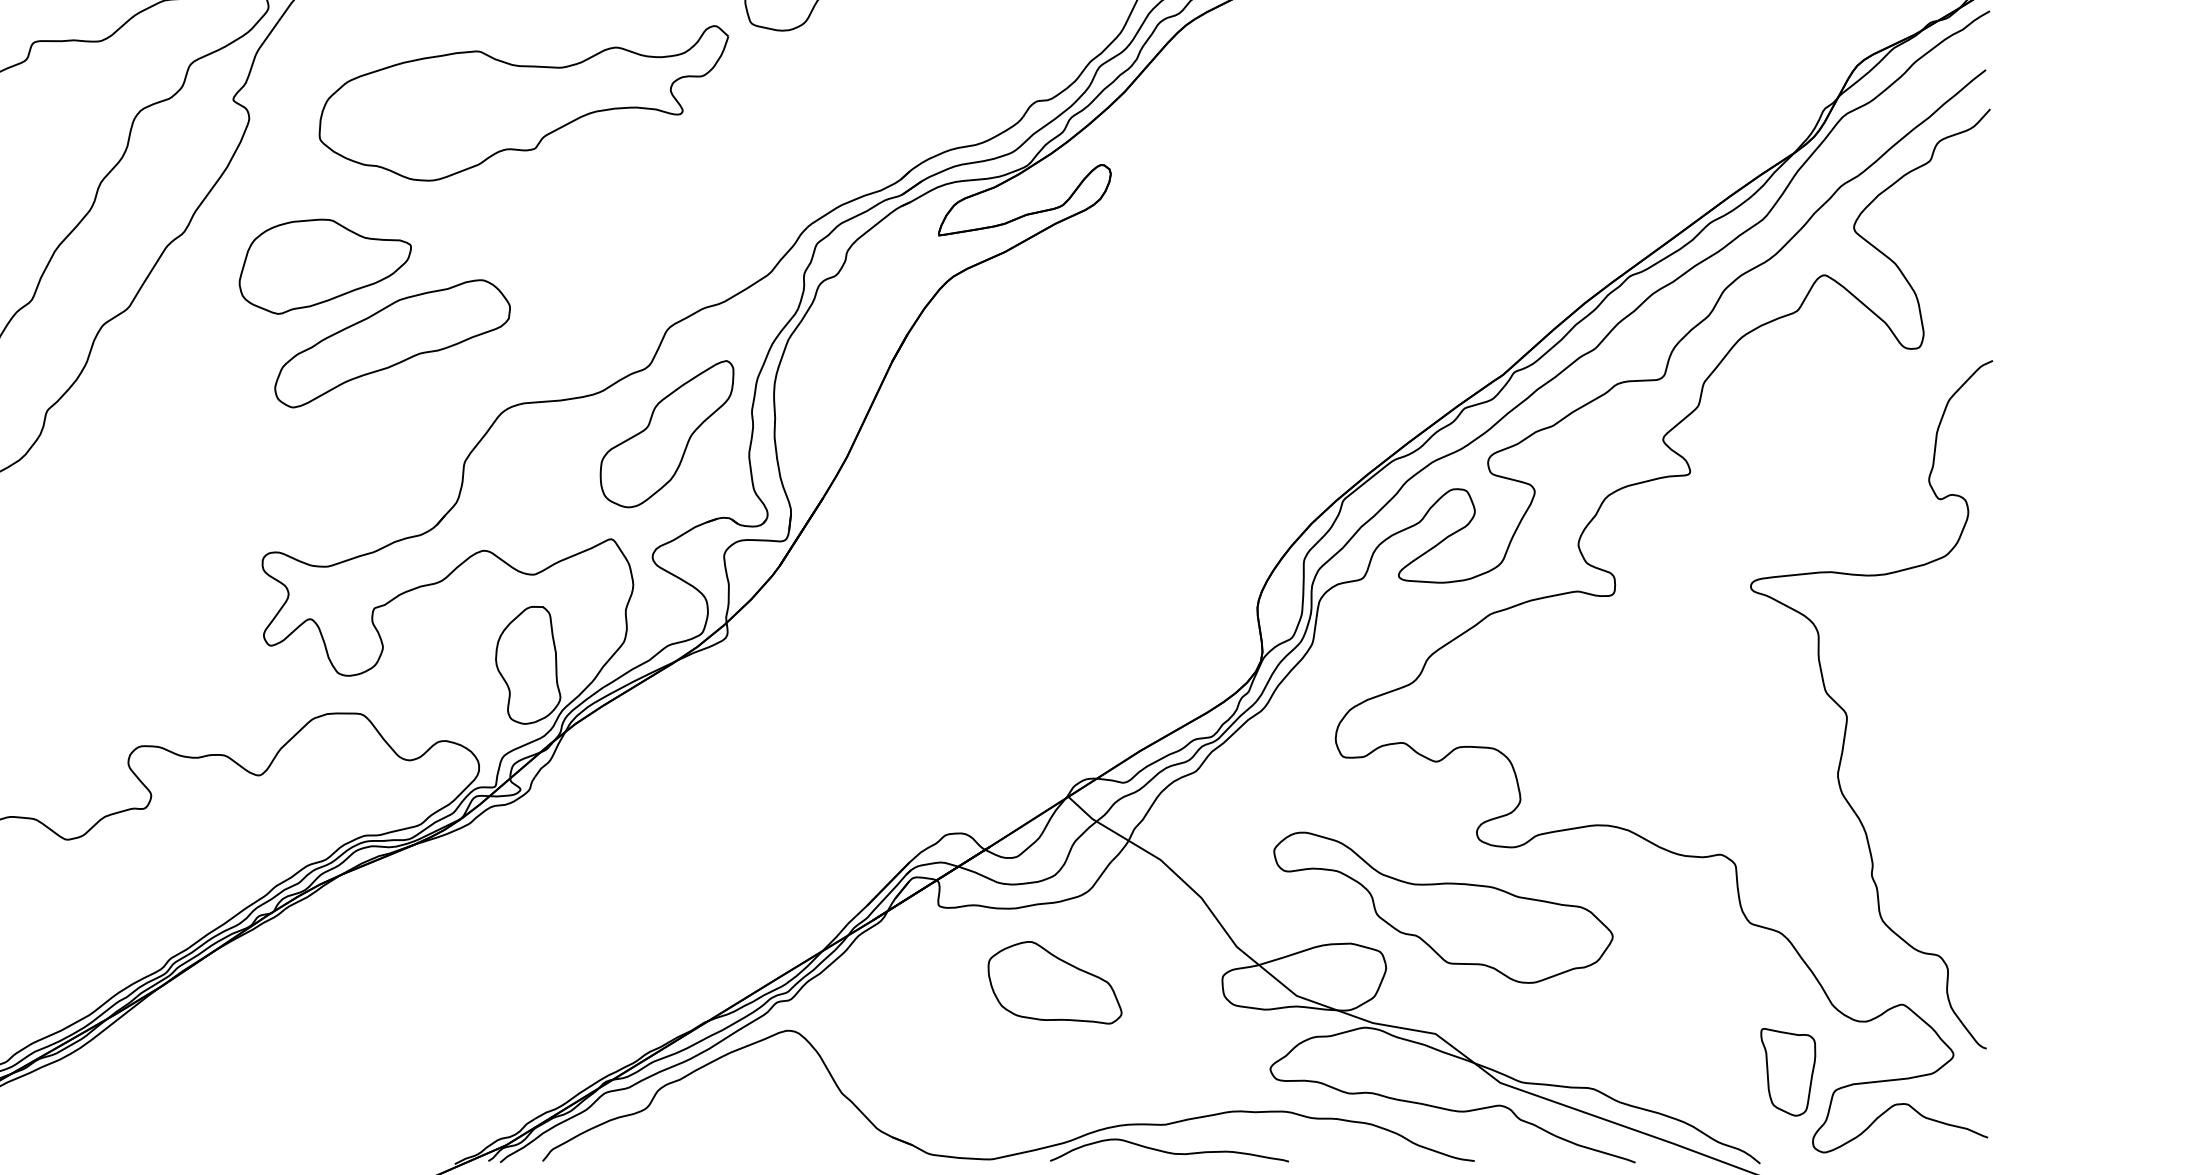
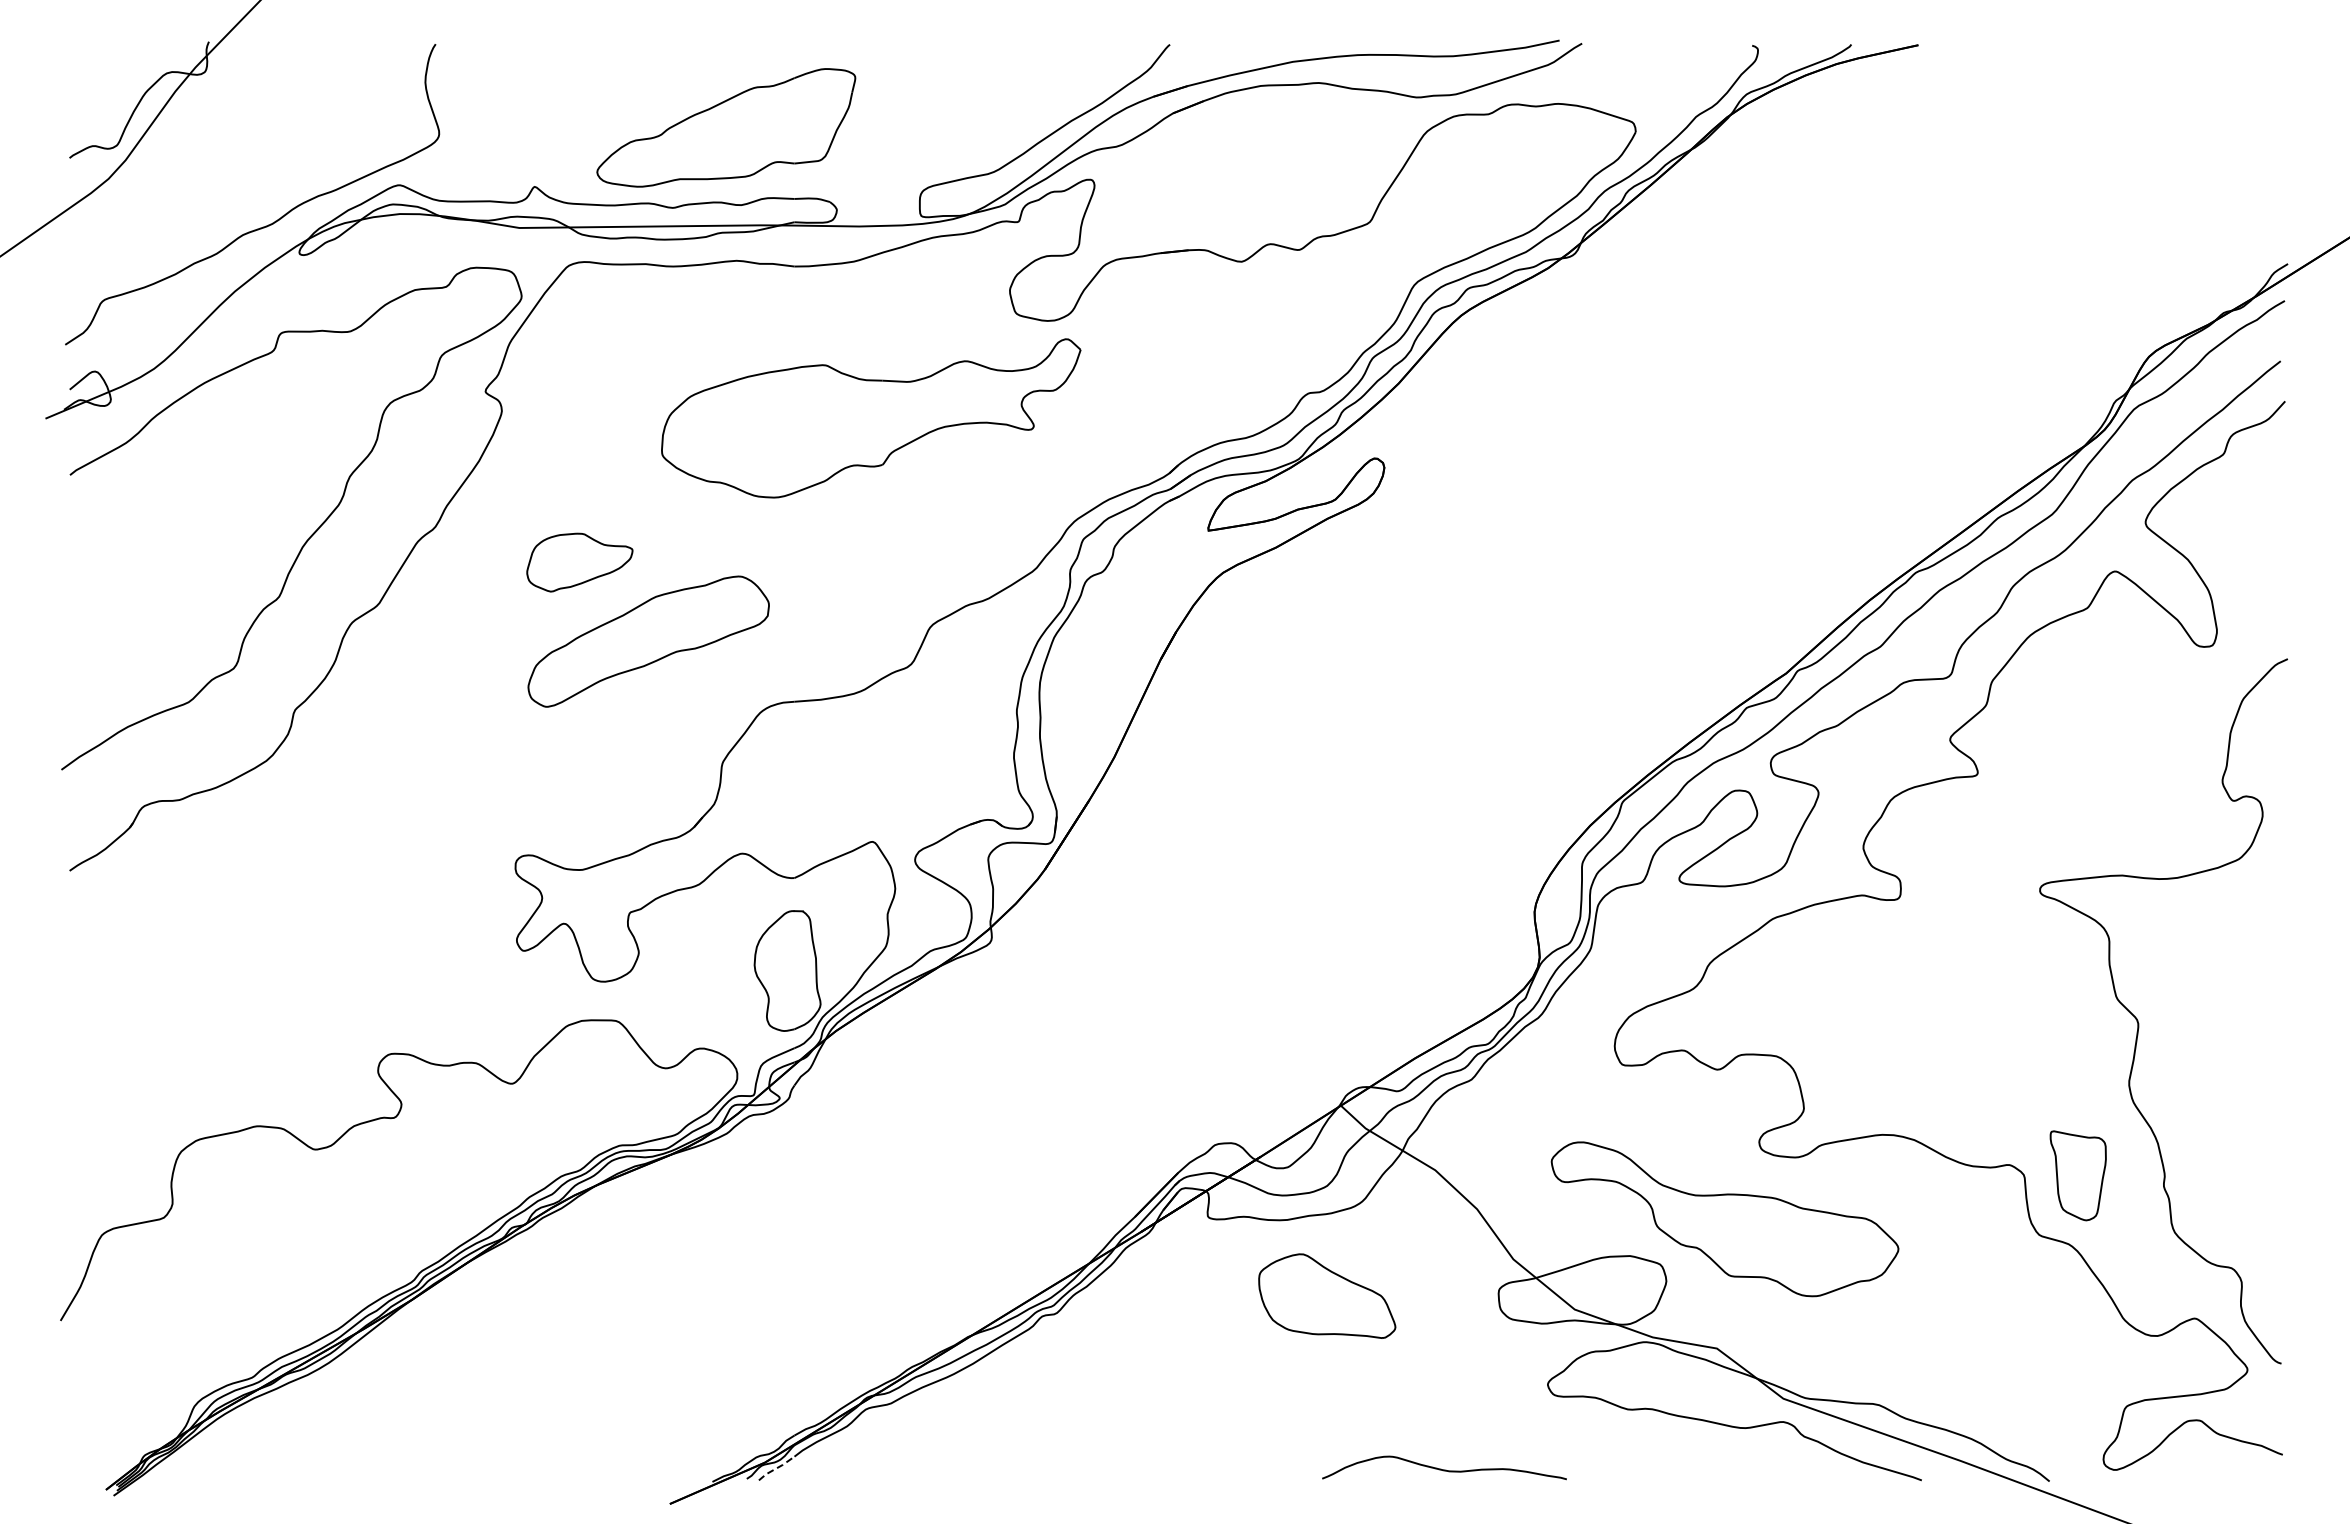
part: (524, 103) -> (871, 418), moved
part: (325, 266) -> (579, 562), size x0.6
part: (666, 434) -> (929, 734), removed
part: (1787, 1071) -> (2077, 1175), moved
line: (517, 1151) -> (776, 1468), solid -> dashed
part: (1020, 1152) -> (1291, 1469), removed

